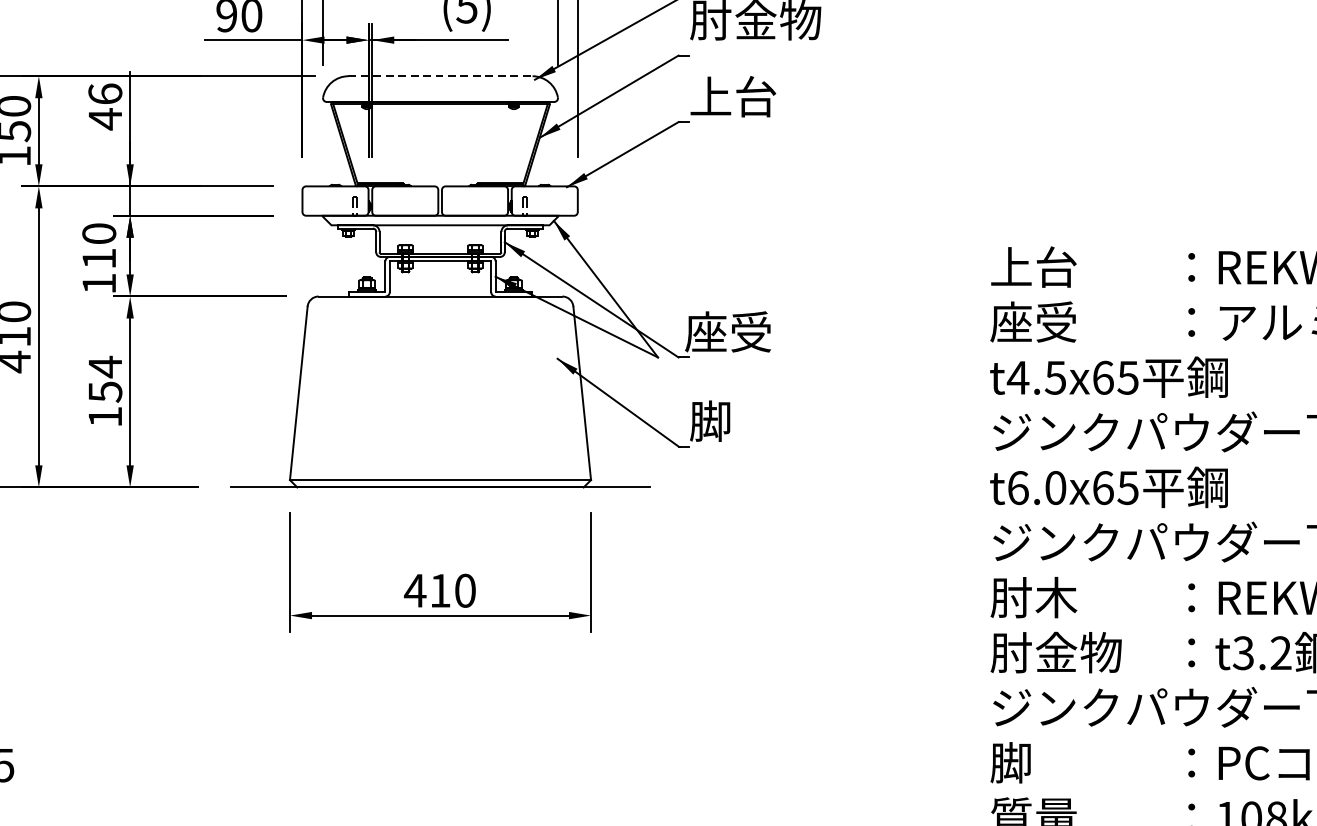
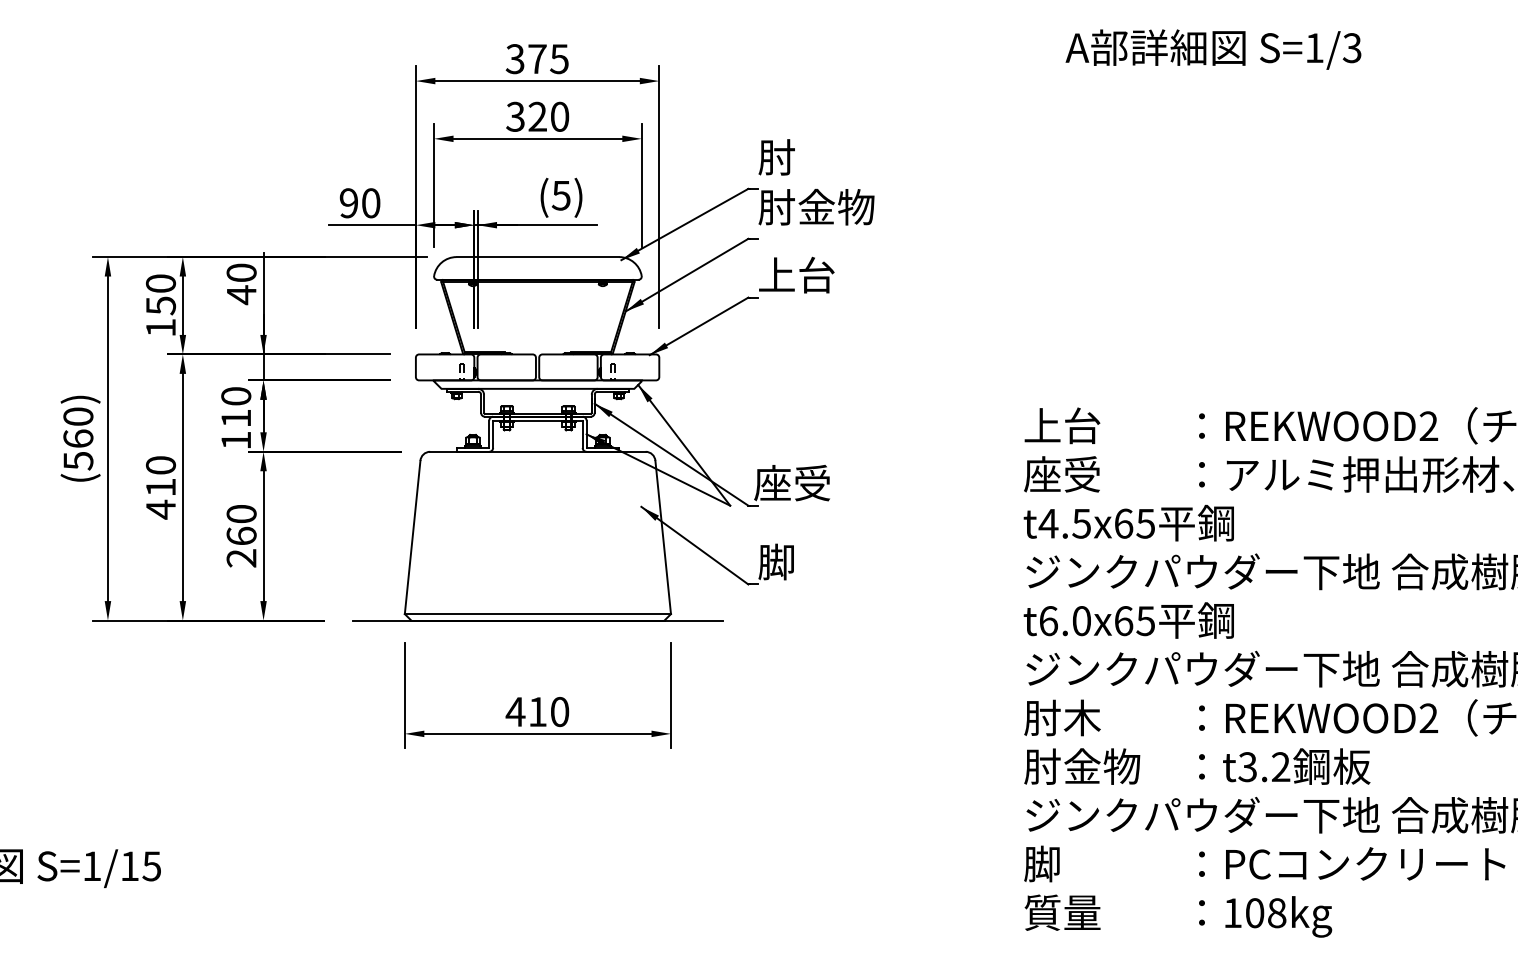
line: (441, 76) -> (538, 257), dashed -> solid
text: (105, 93) -> (241, 272), 46 -> 40
text: (105, 391) -> (241, 535), 154 -> 260

